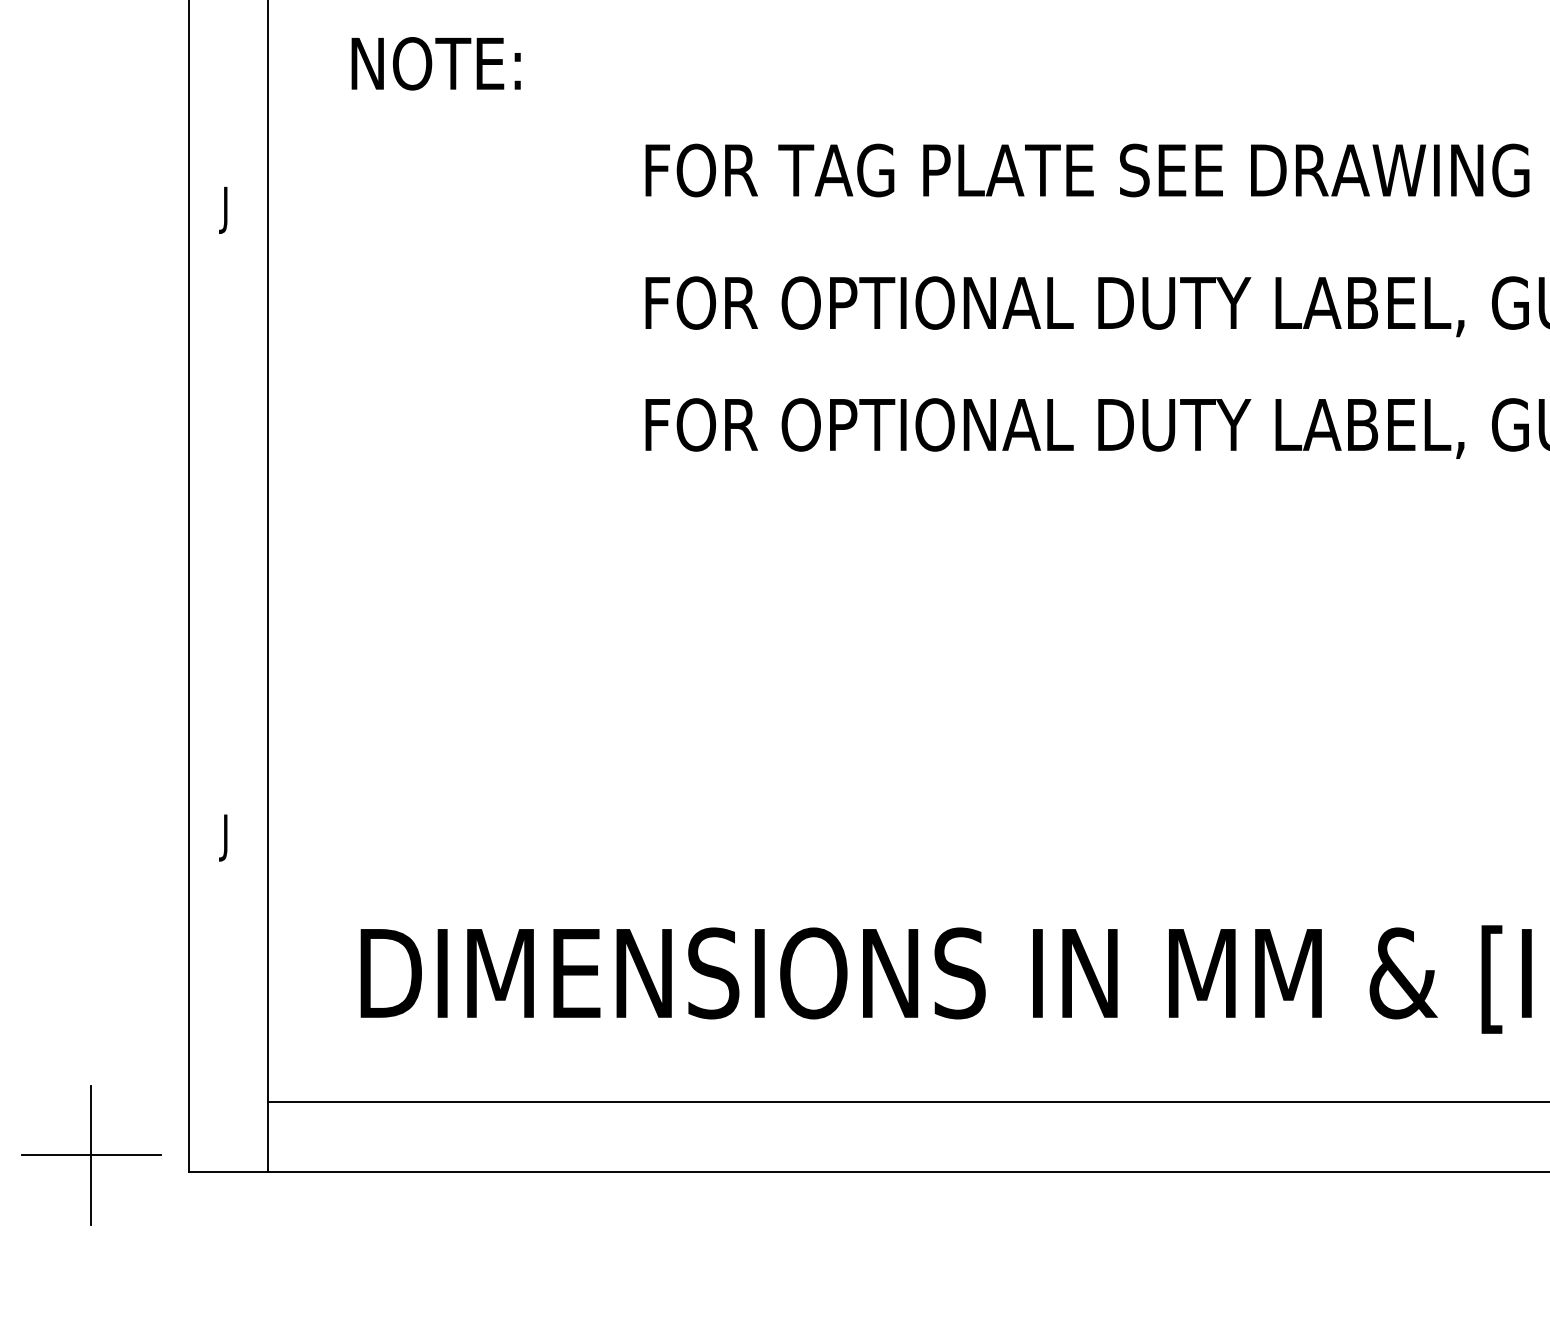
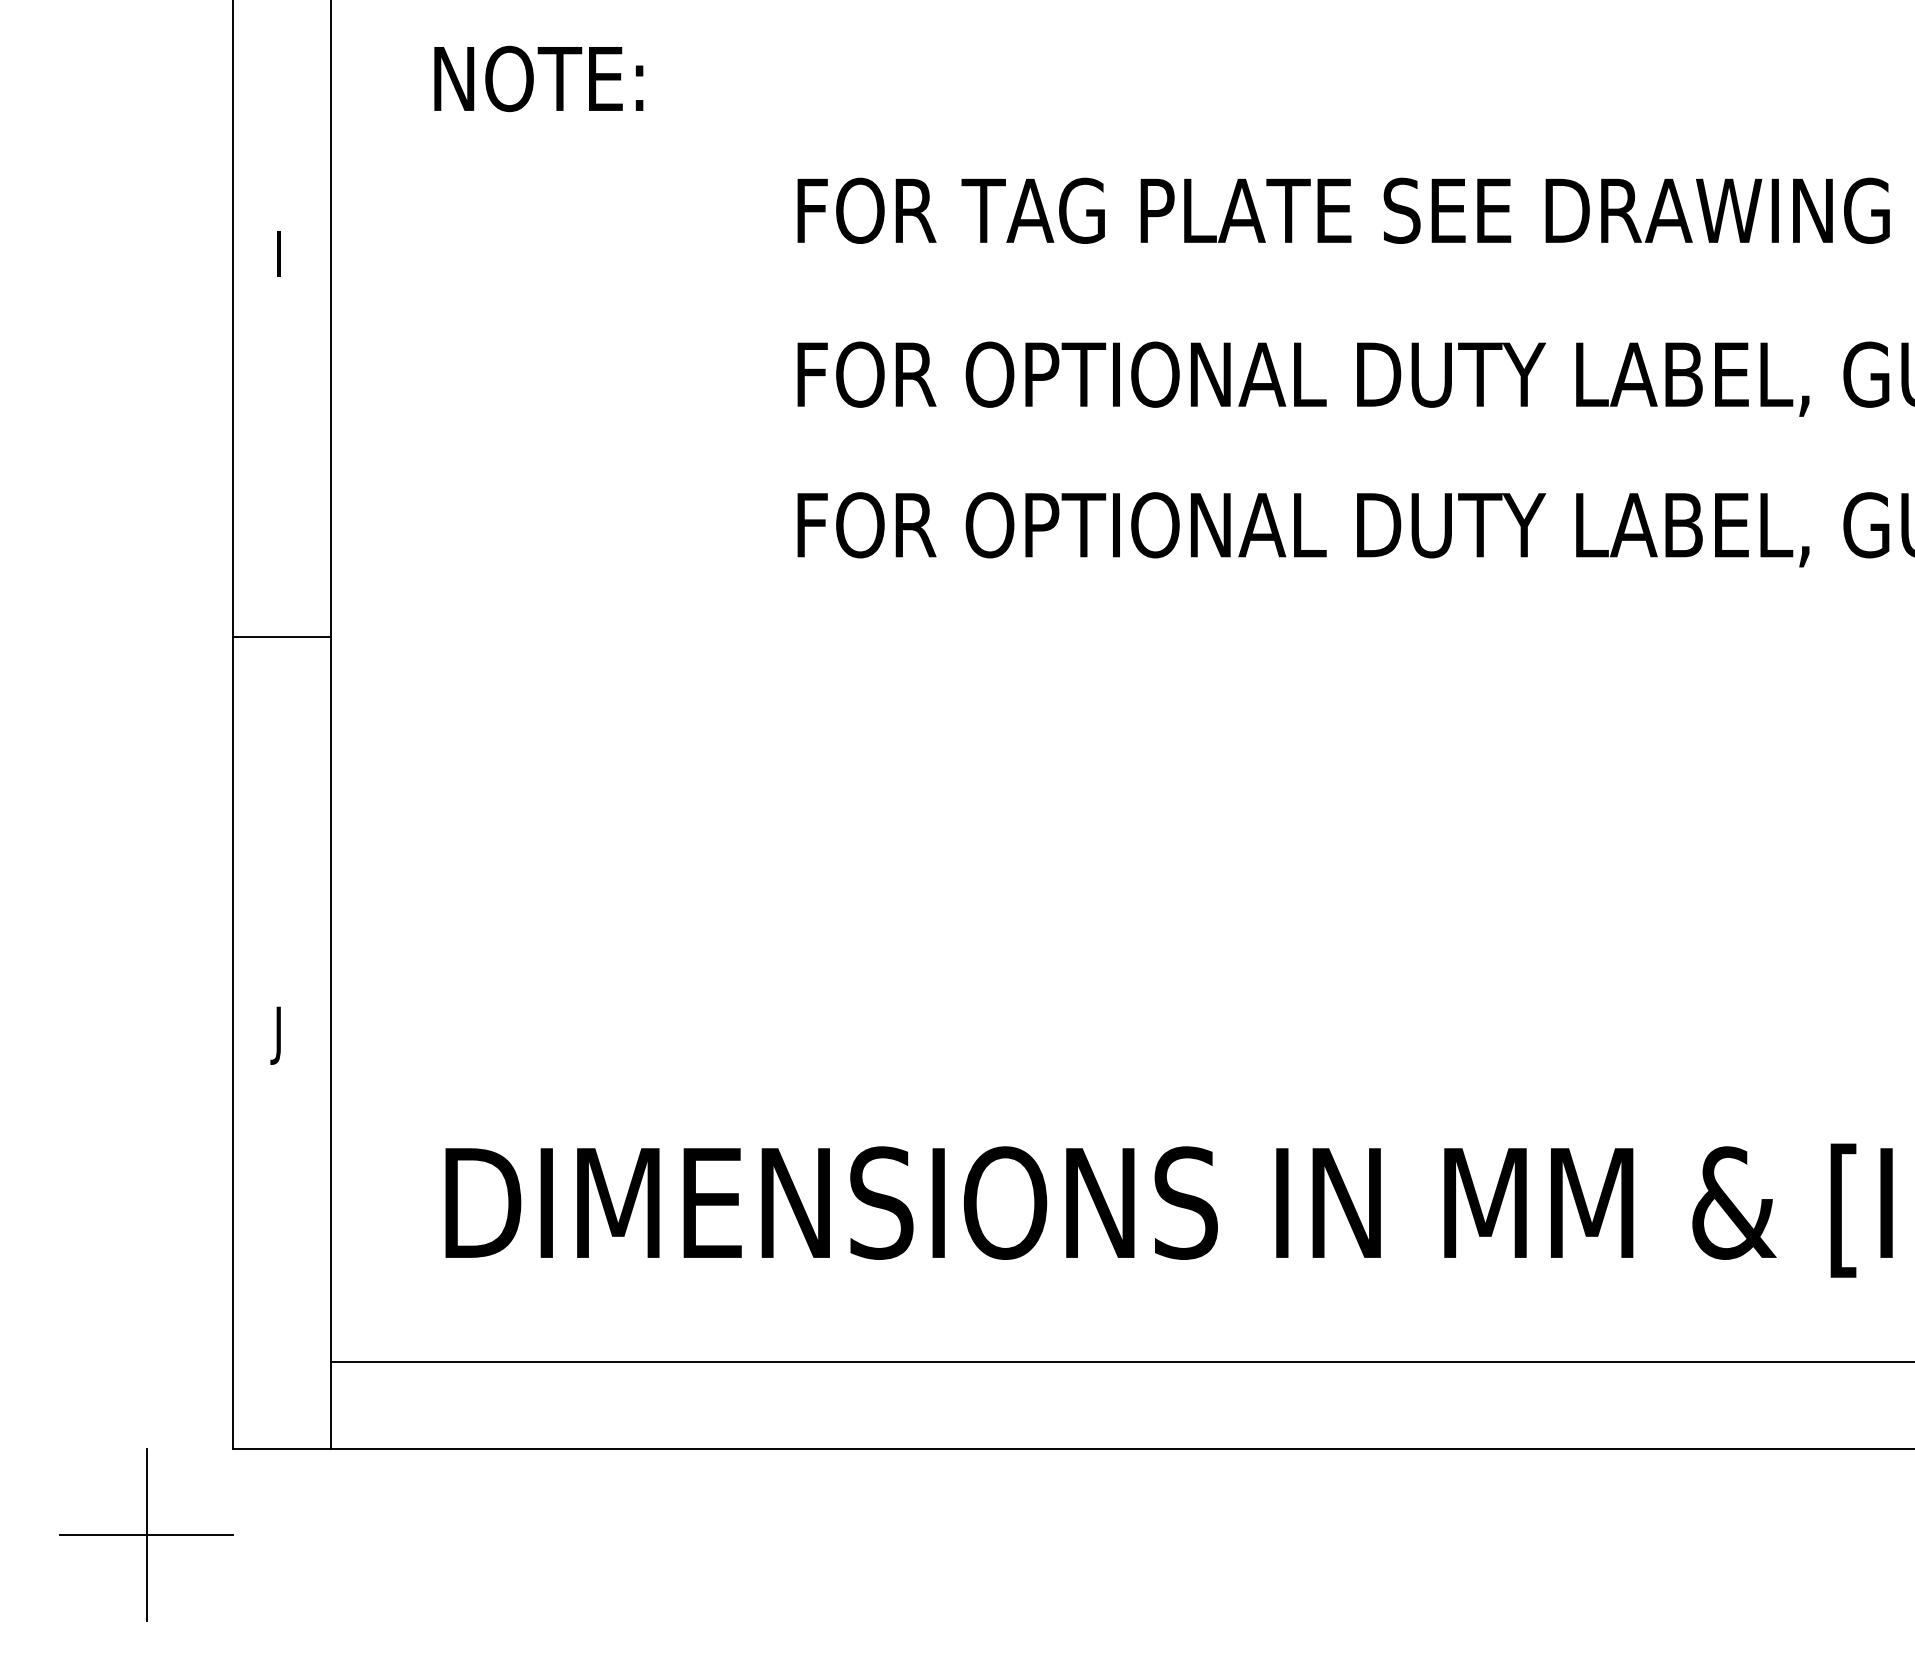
text: (223, 210) -> (275, 260), J -> I
line: (227, 515) -> (281, 637), added
part: (91, 1155) -> (146, 1534), moved

